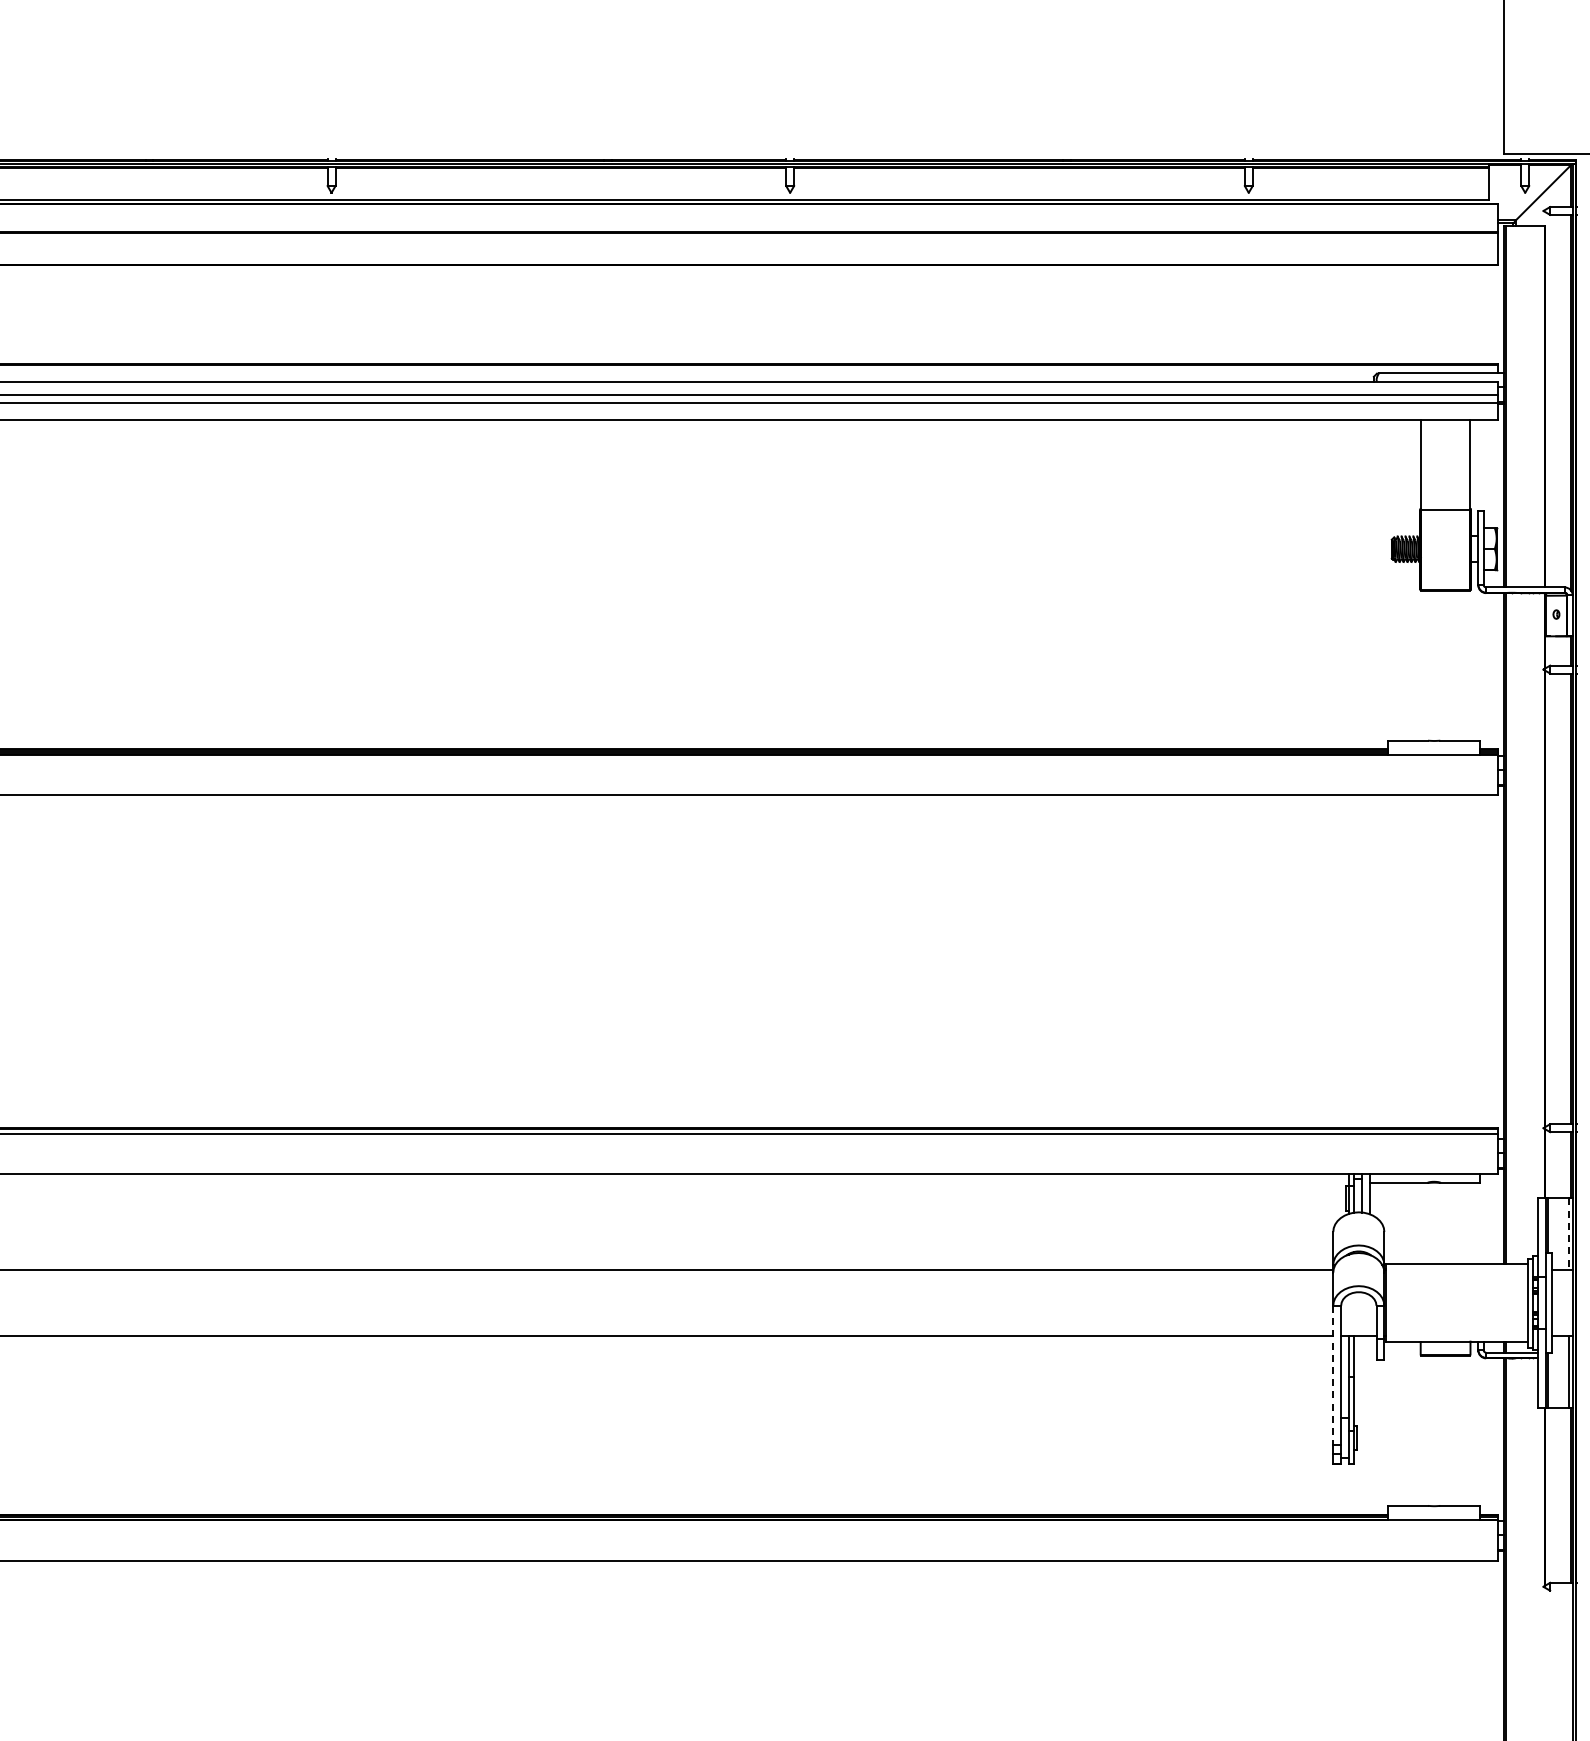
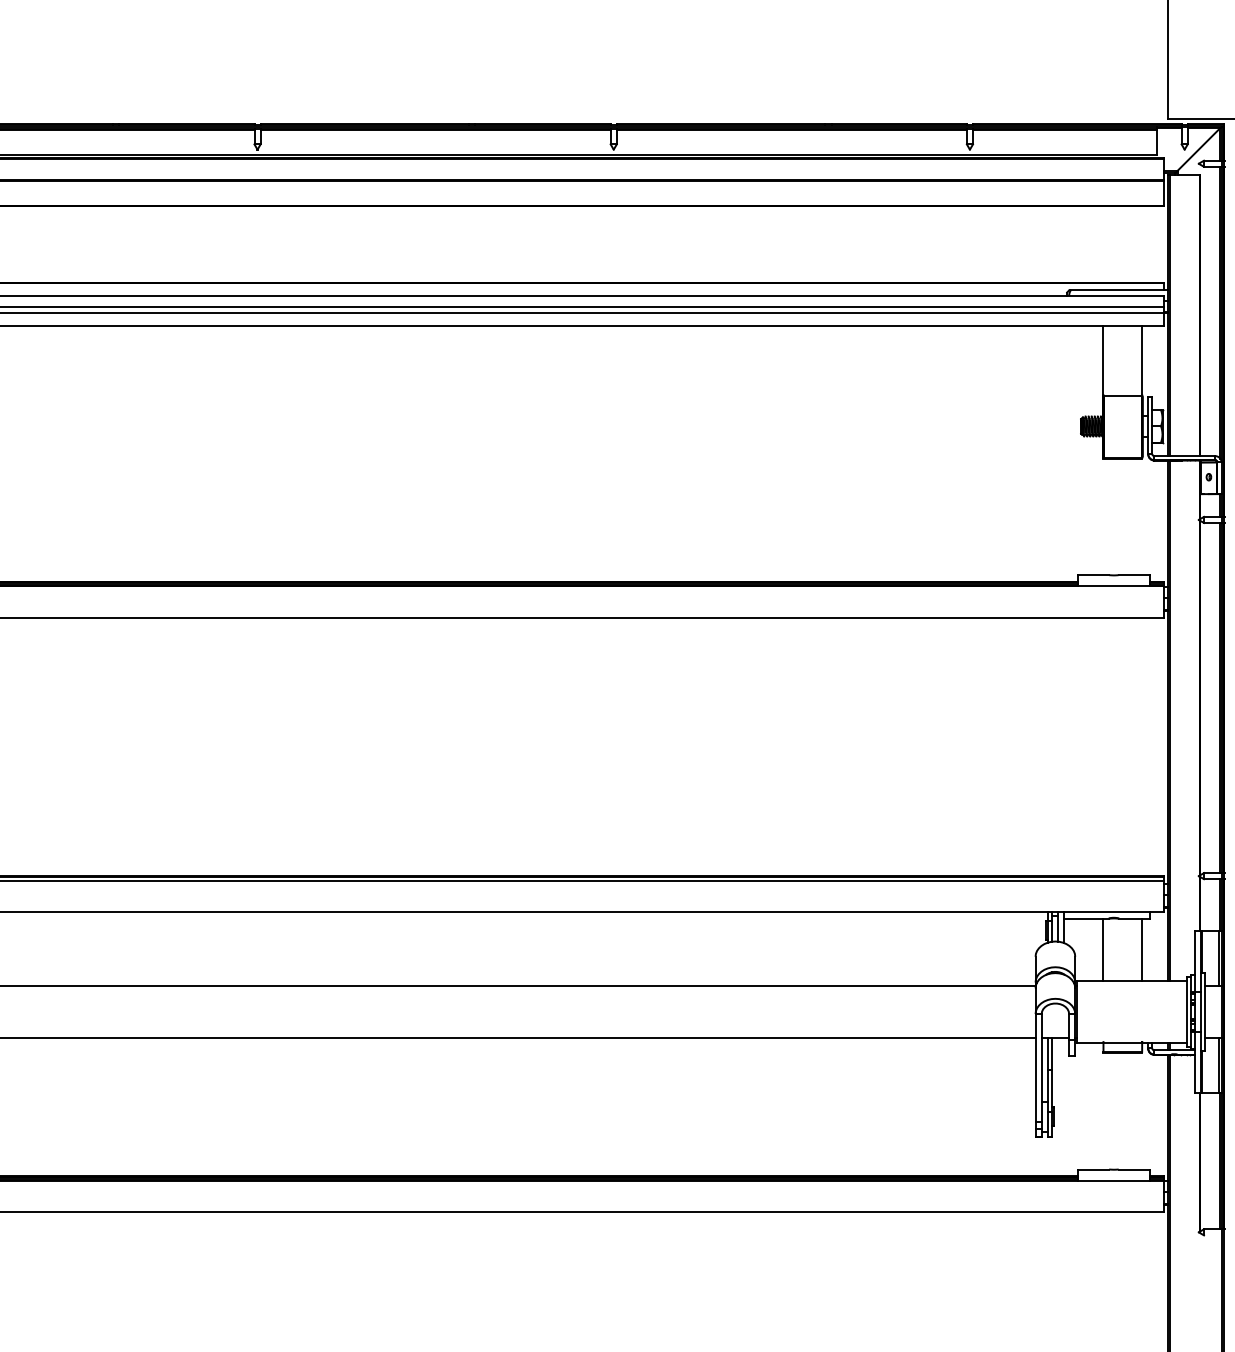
line: (1420, 1222) -> (1103, 949), added
line: (1470, 1222) -> (1142, 949), added
line: (1568, 1234) -> (1218, 958), dashed -> solid
line: (1333, 1375) -> (1035, 1068), dashed -> solid

